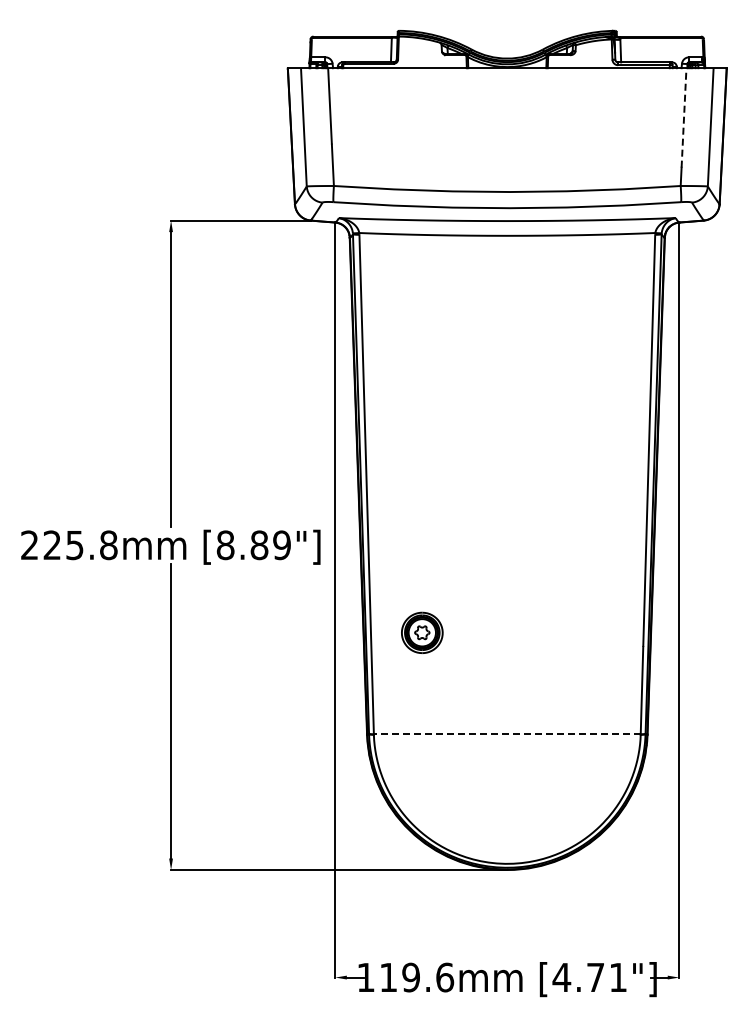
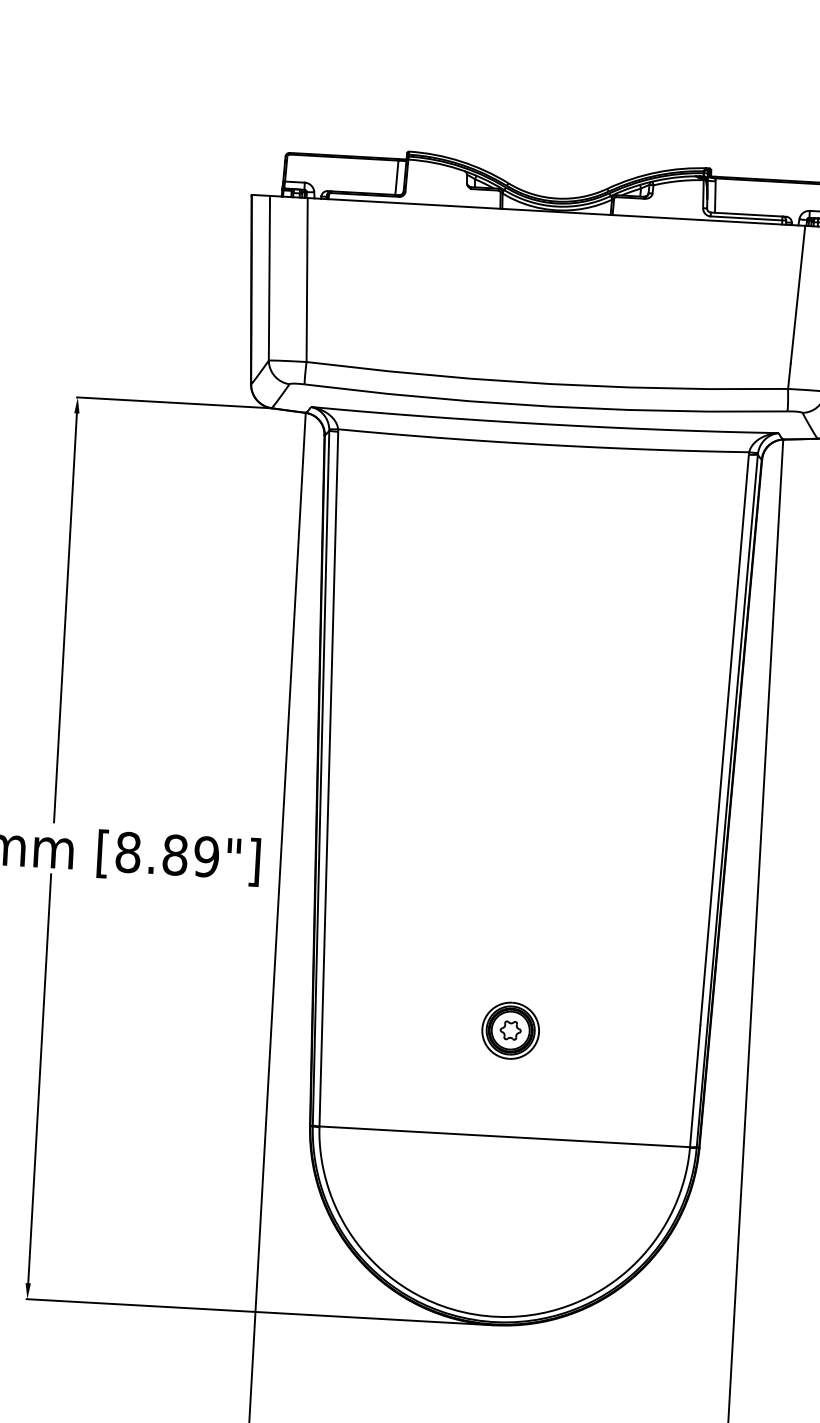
line: (684, 117) -> (798, 294), dashed -> solid
part: (422, 632) -> (510, 1030), moved
line: (506, 734) -> (503, 1137), dashed -> solid

